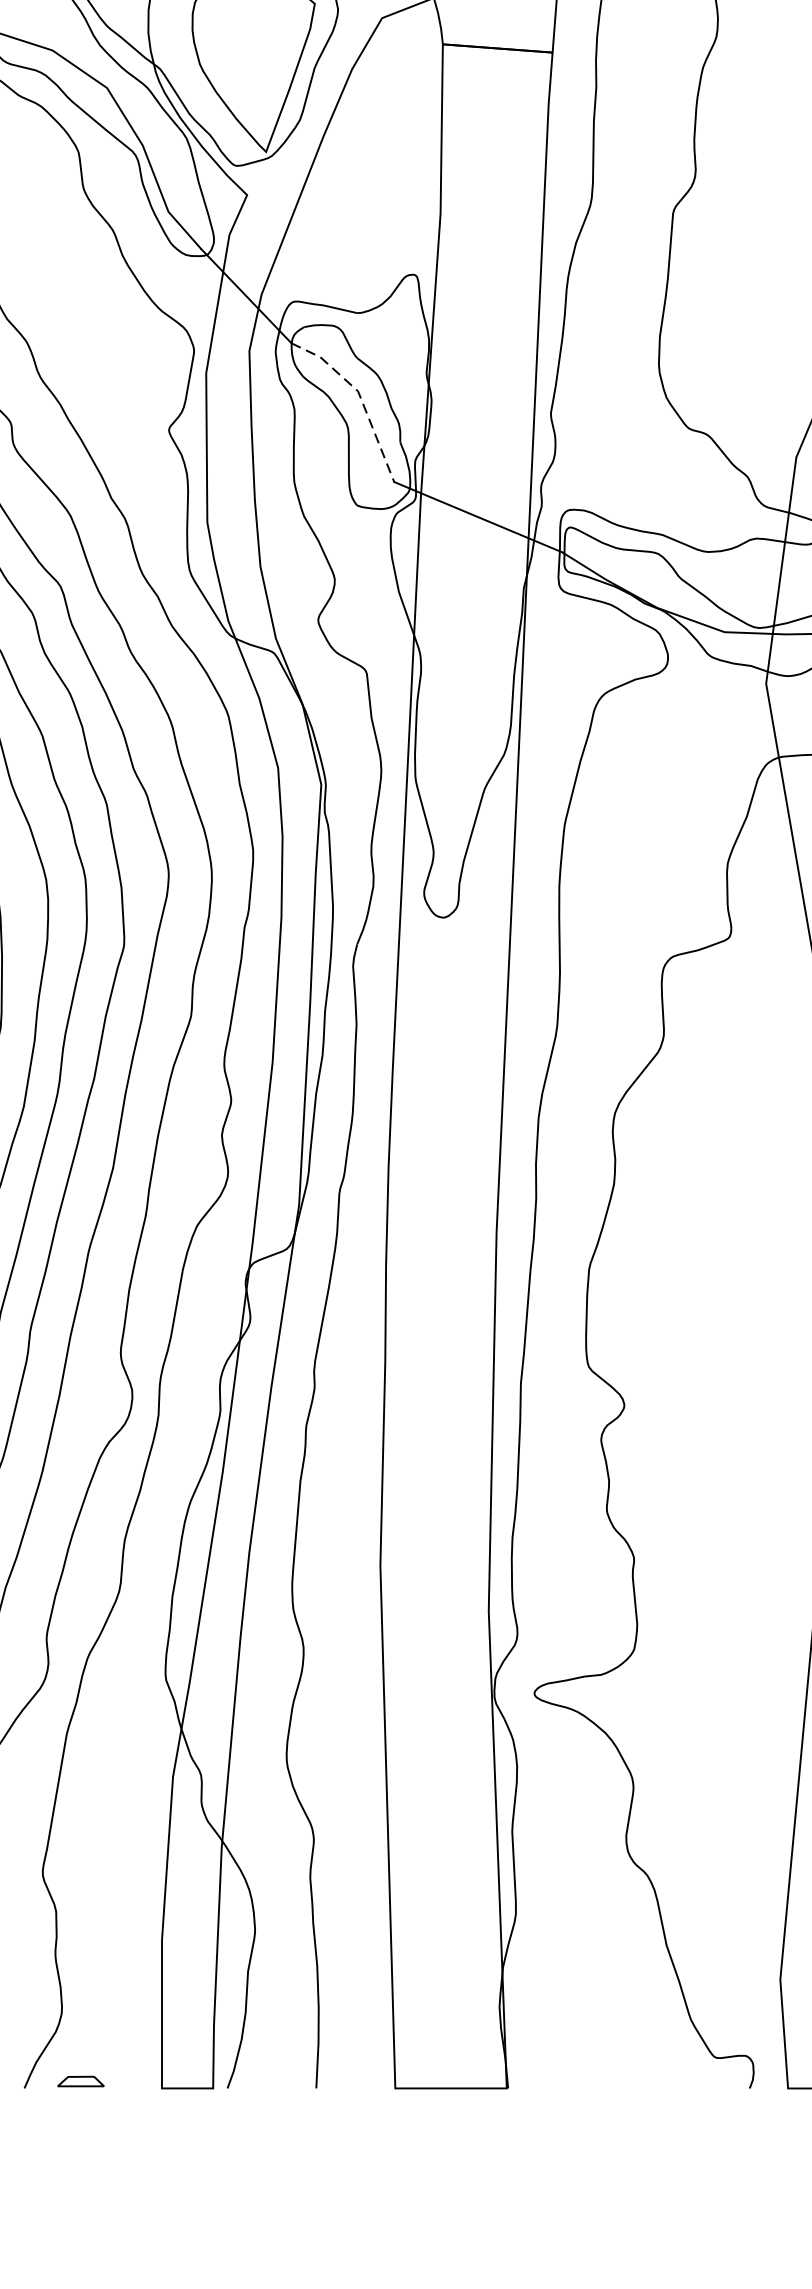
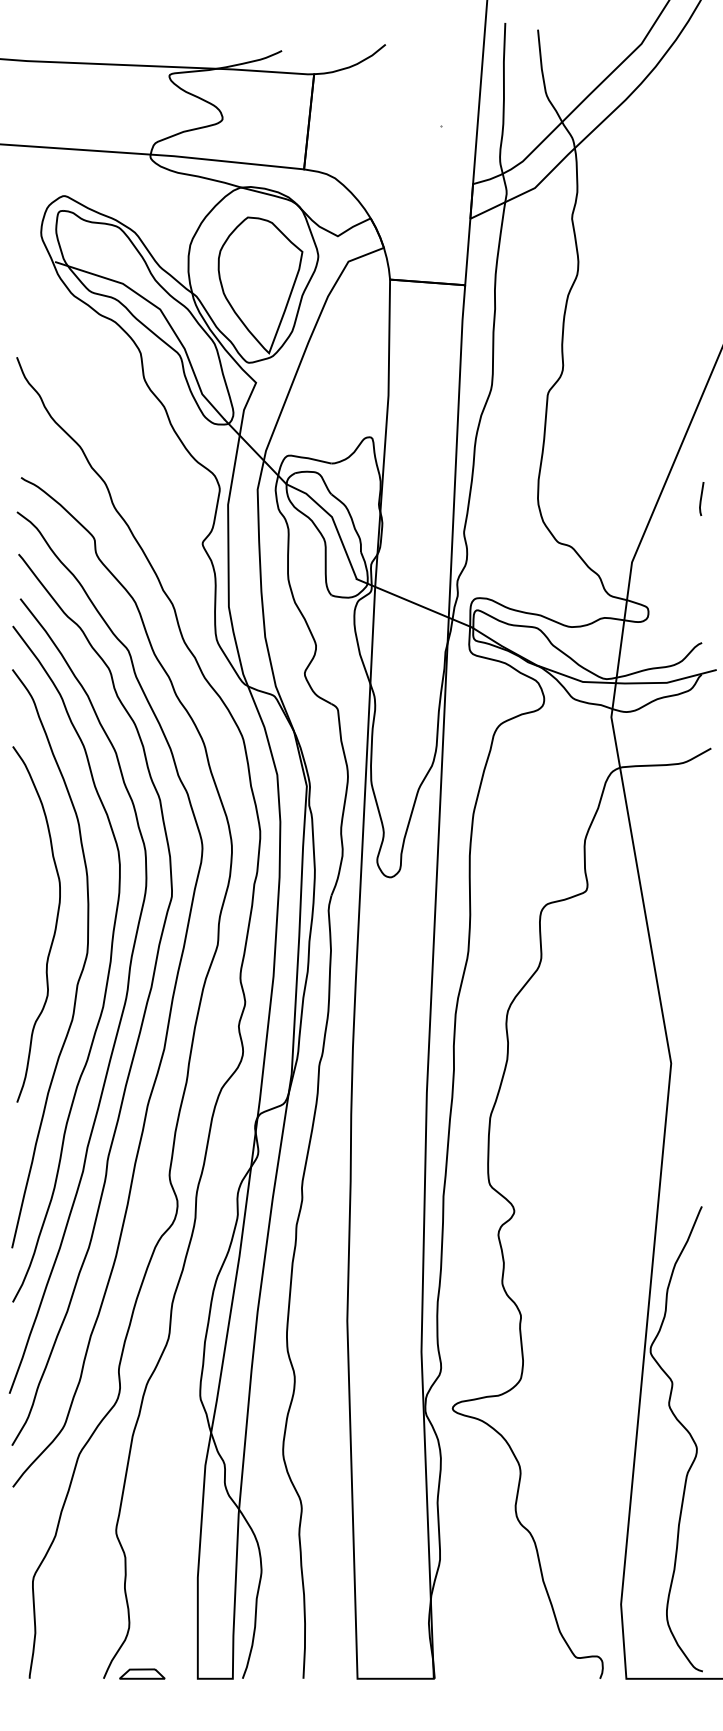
line: (360, 396) -> (333, 520), dashed -> solid
part: (81, 2080) -> (142, 1673), size x1.43

